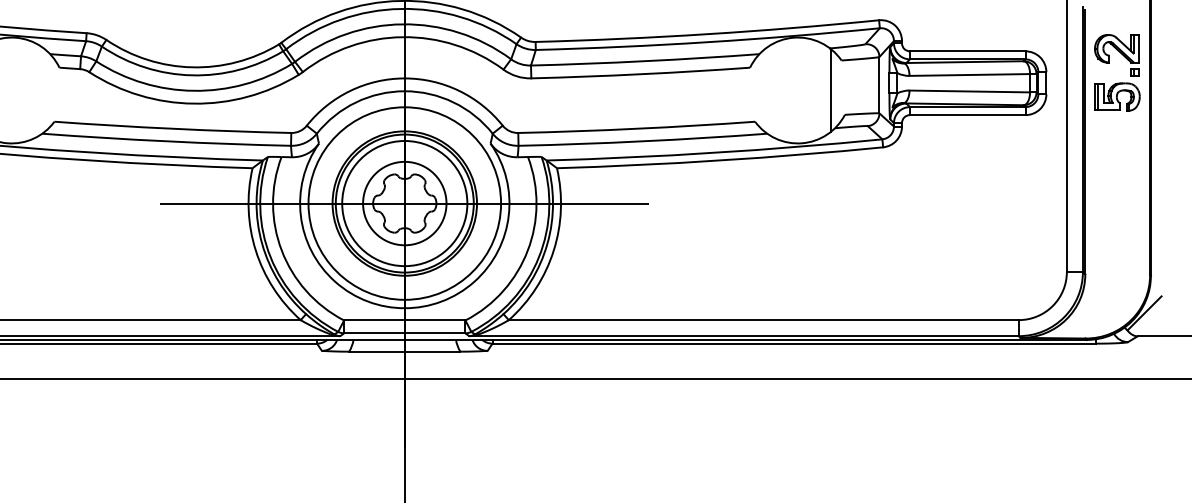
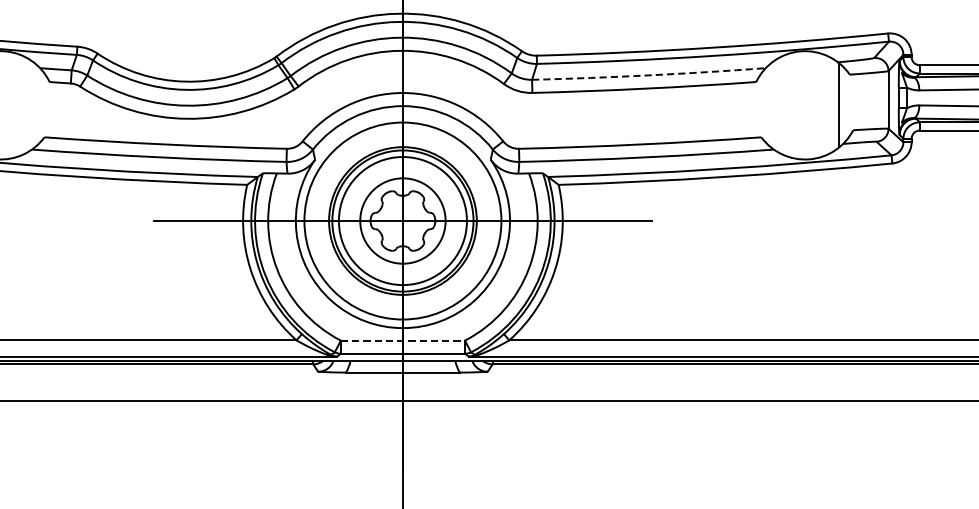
arc: (645, 61) -> (649, 75), solid -> dashed
line: (404, 320) -> (402, 340), solid -> dashed

